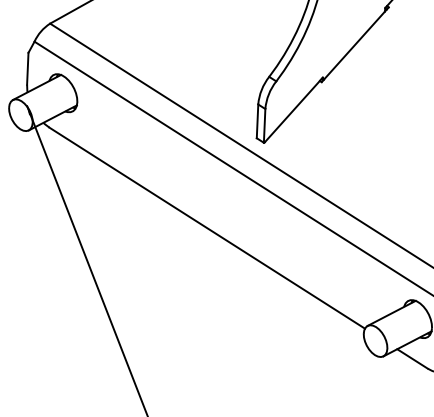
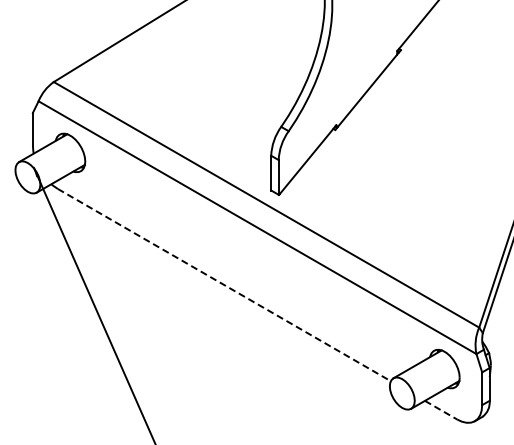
line: (207, 228) -> (224, 285), solid -> dashed
line: (412, 359) -> (441, 410), solid -> dashed

